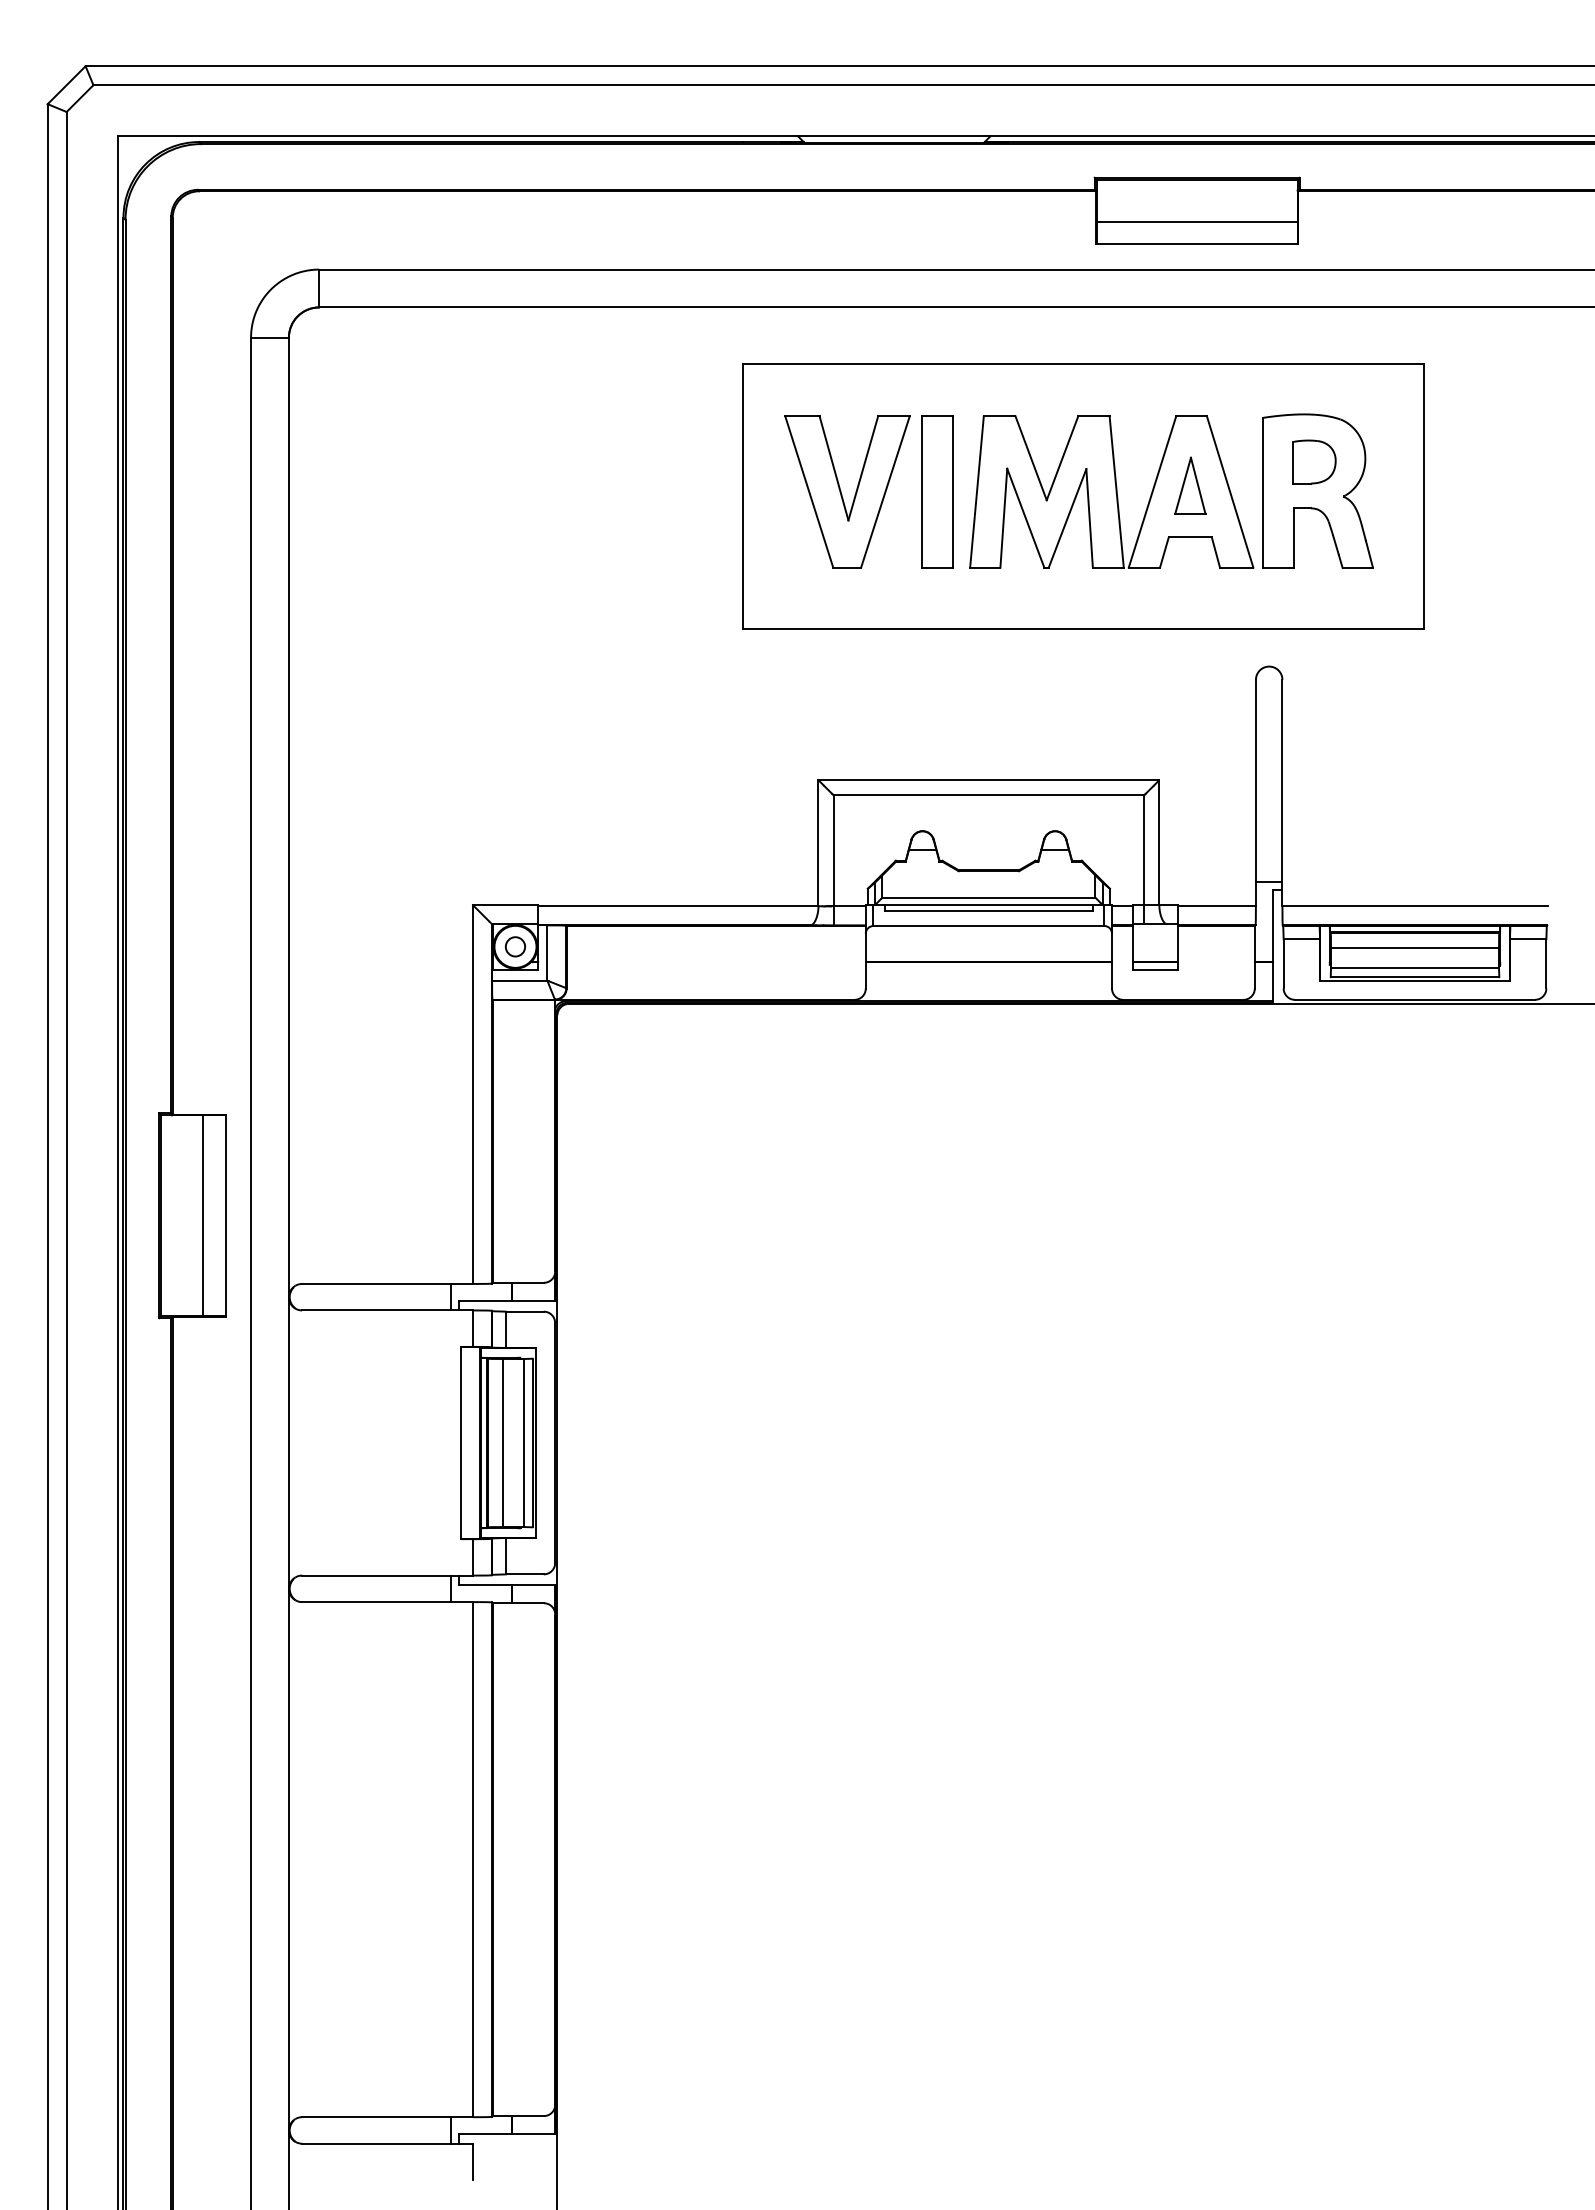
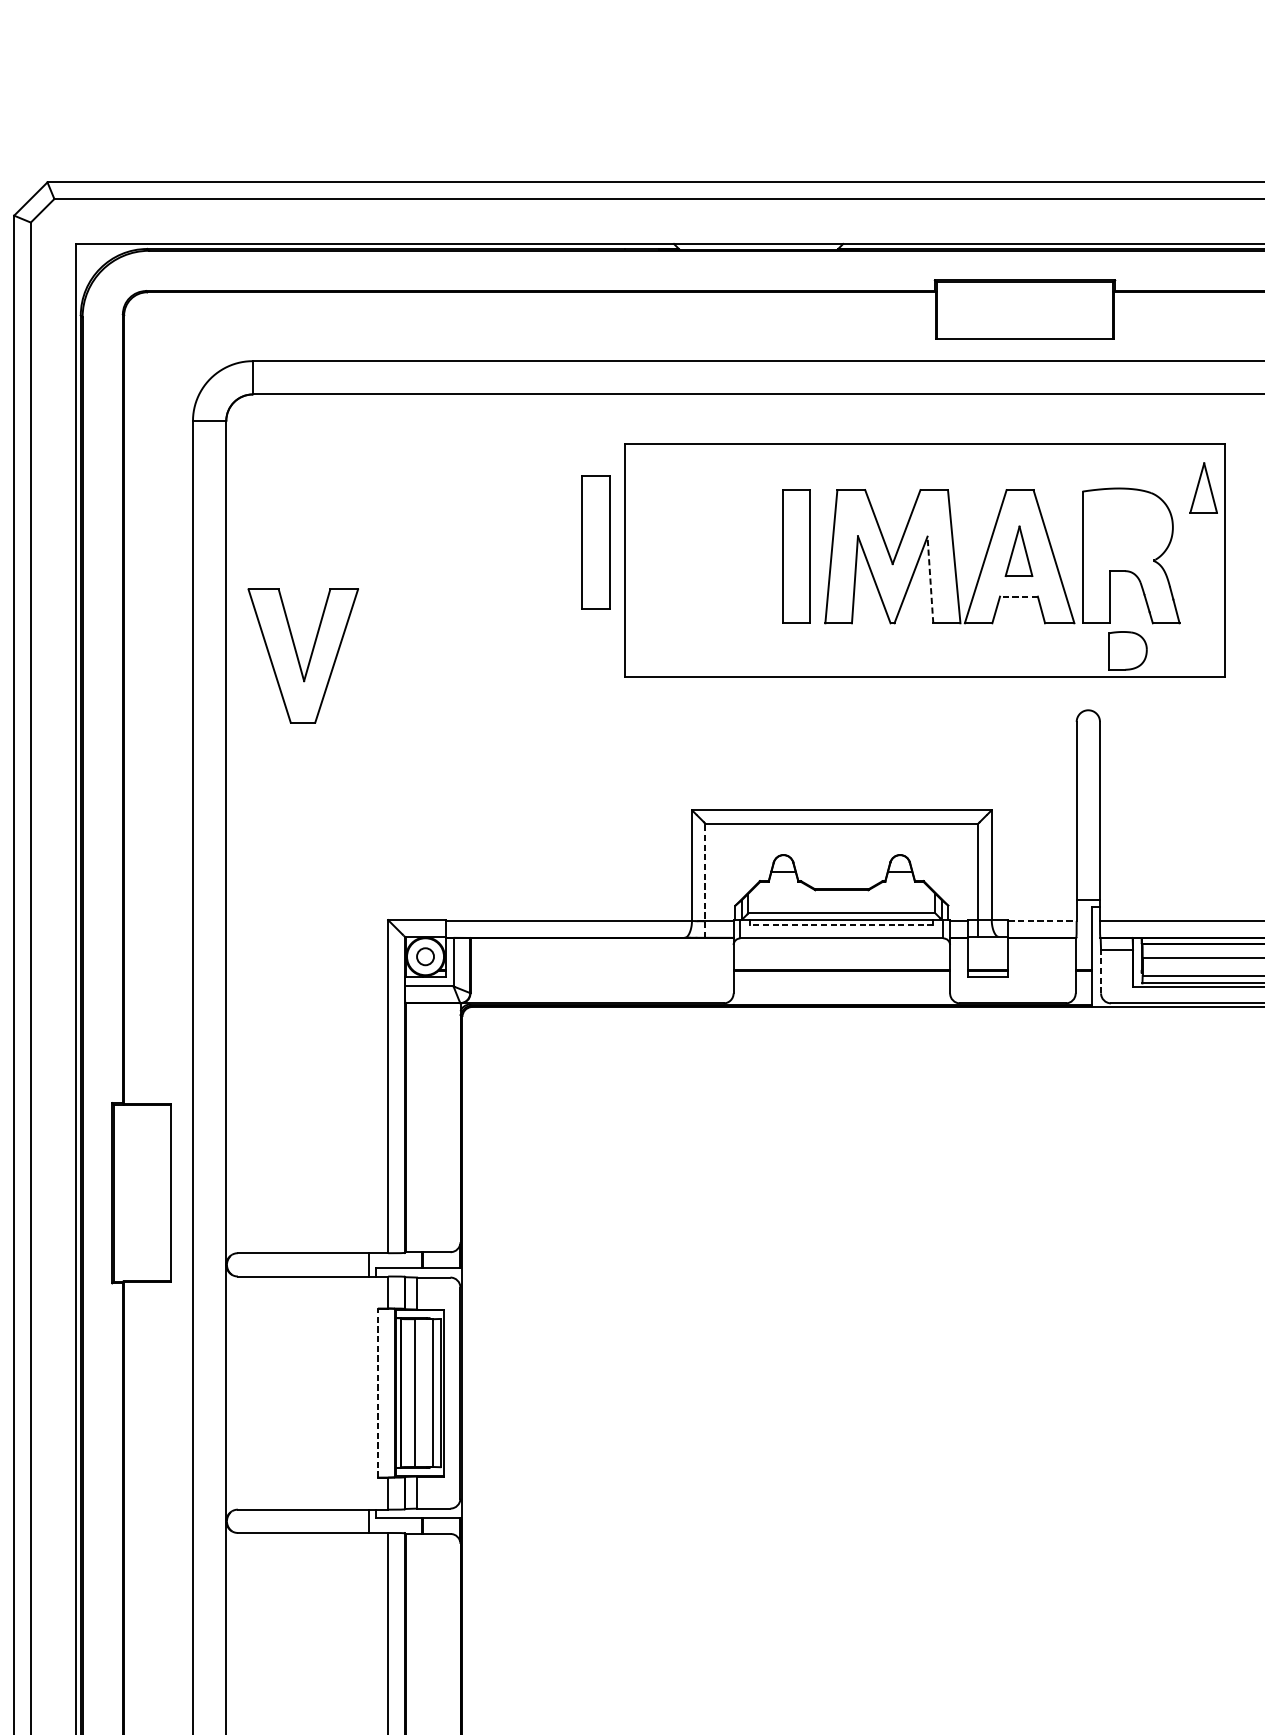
line: (1196, 221) -> (1024, 318), removed
part: (1400, 413) -> (1203, 487), added
part: (1314, 461) -> (1128, 650), moved
part: (709, 475) -> (596, 542), added
part: (847, 491) -> (303, 655), moved
line: (1089, 517) -> (930, 579), solid -> dashed
line: (1190, 537) -> (1019, 596), solid -> dashed
line: (833, 859) -> (705, 879), solid -> dashed
line: (1217, 906) -> (1042, 921), solid -> dashed
line: (988, 910) -> (841, 924), solid -> dashed
line: (1283, 963) -> (1100, 971), solid -> dashed
line: (203, 1215) -> (151, 1193), removed
line: (461, 1442) -> (378, 1392), solid -> dashed

